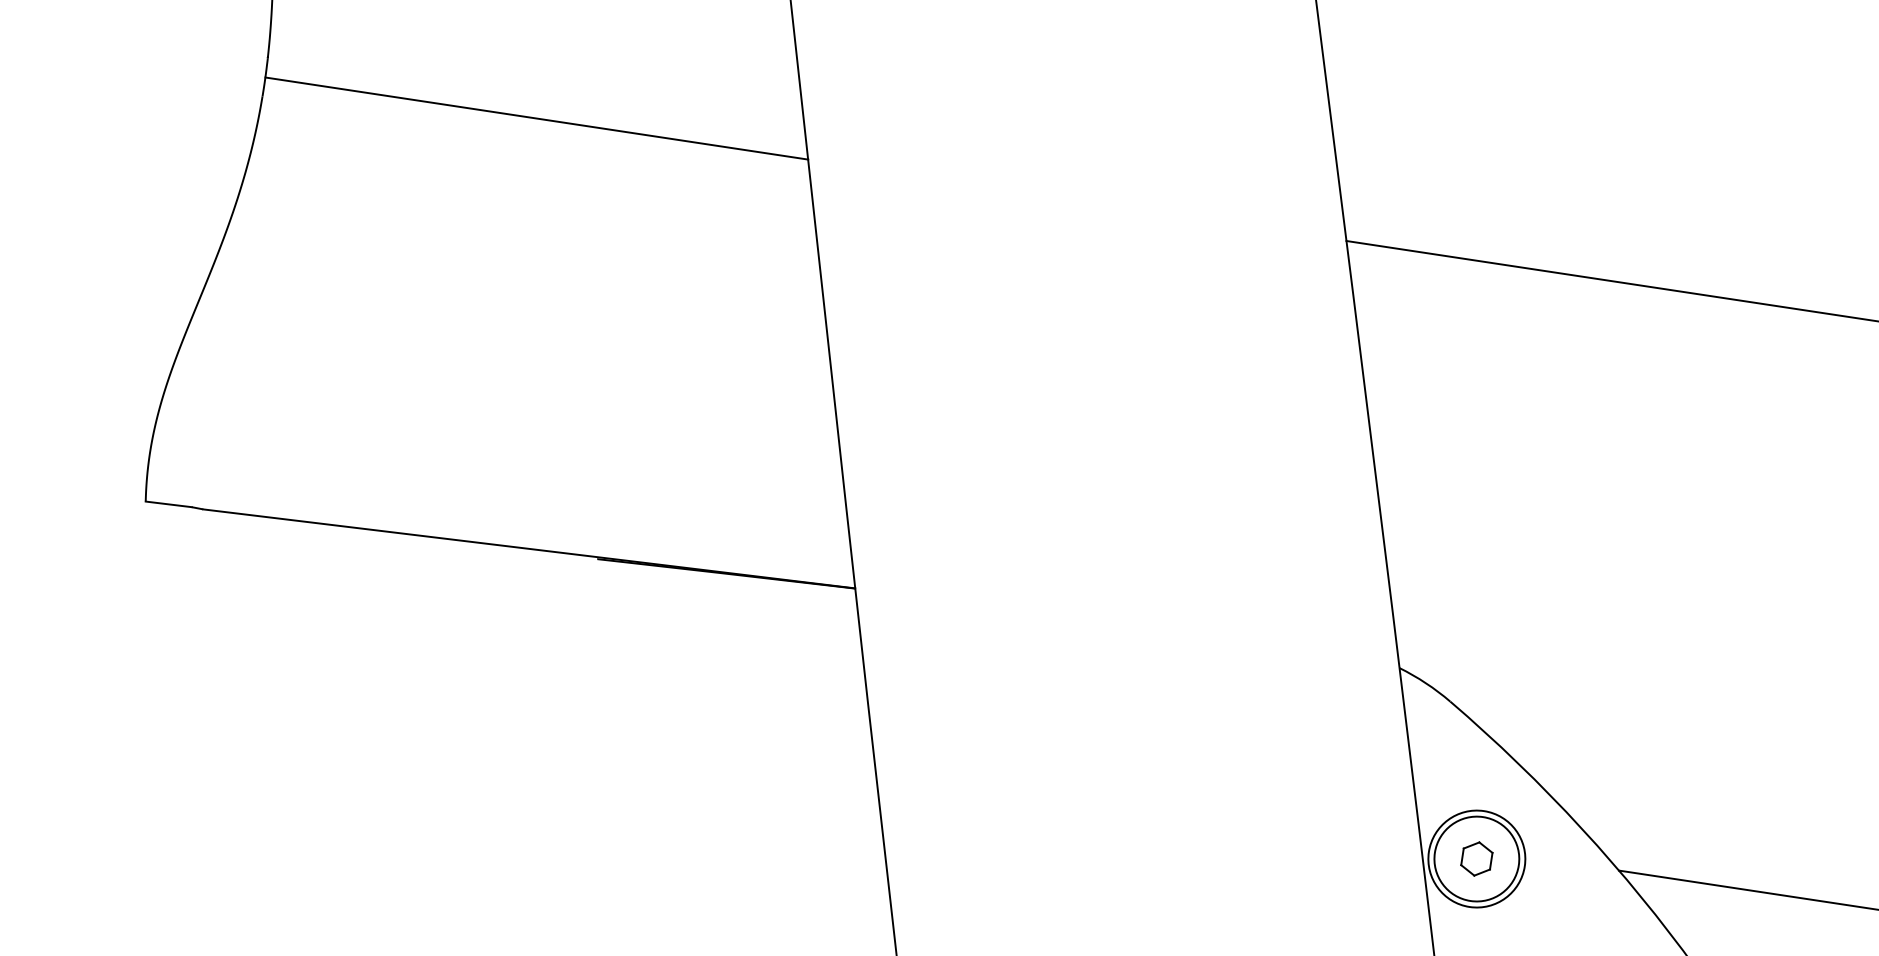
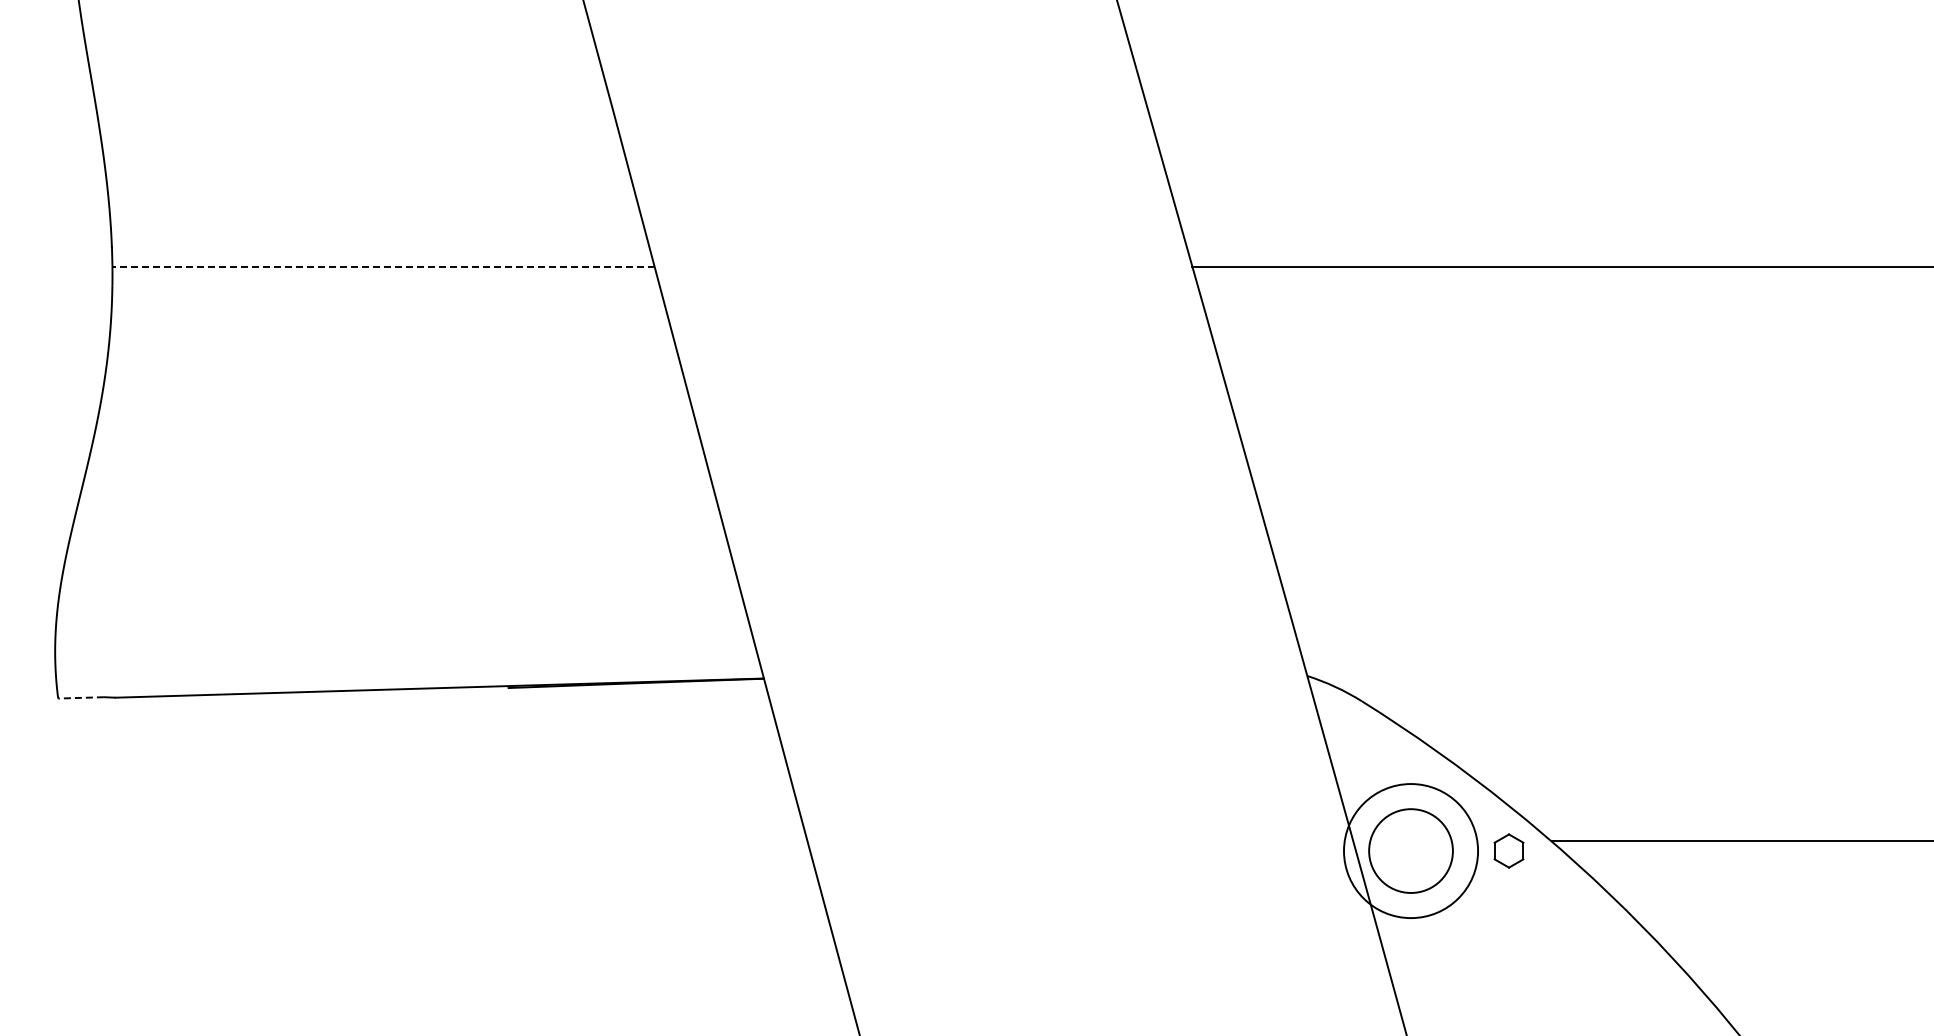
line: (536, 118) -> (383, 266), solid -> dashed
line: (169, 504) -> (81, 697), solid -> dashed
circle: (1476, 858) -> (1410, 850), size x1.4
part: (1476, 858) -> (1508, 850), moved

